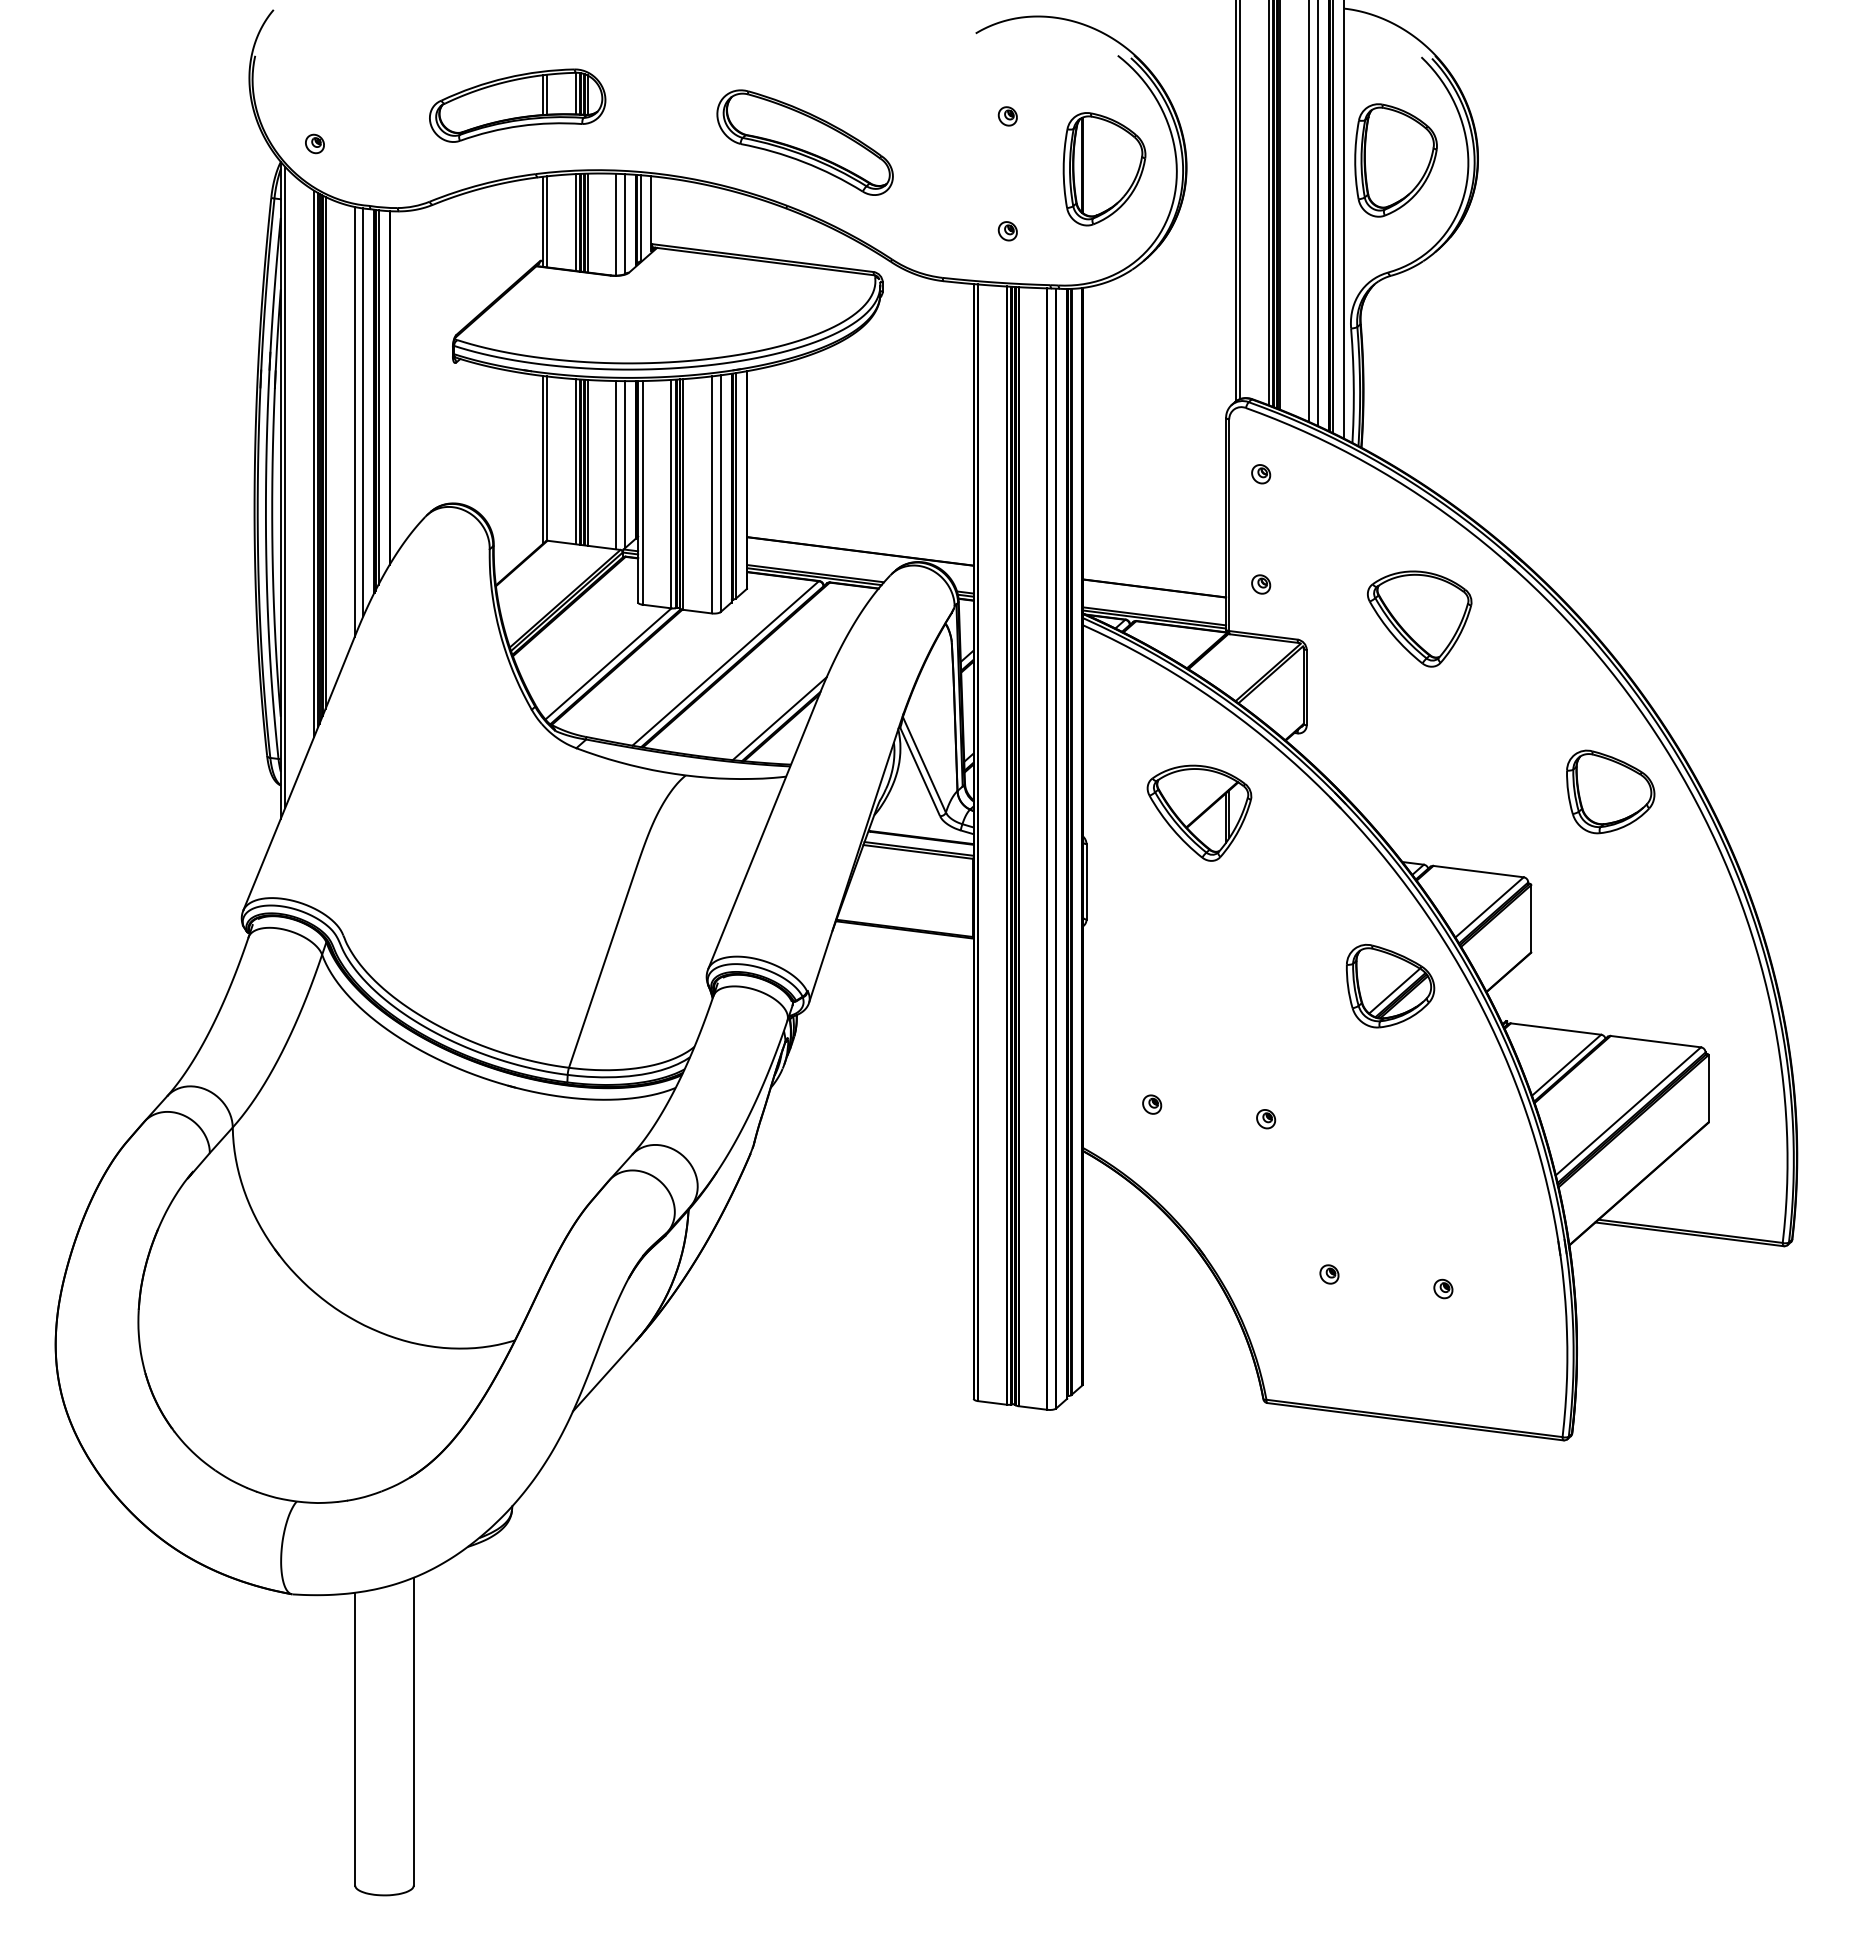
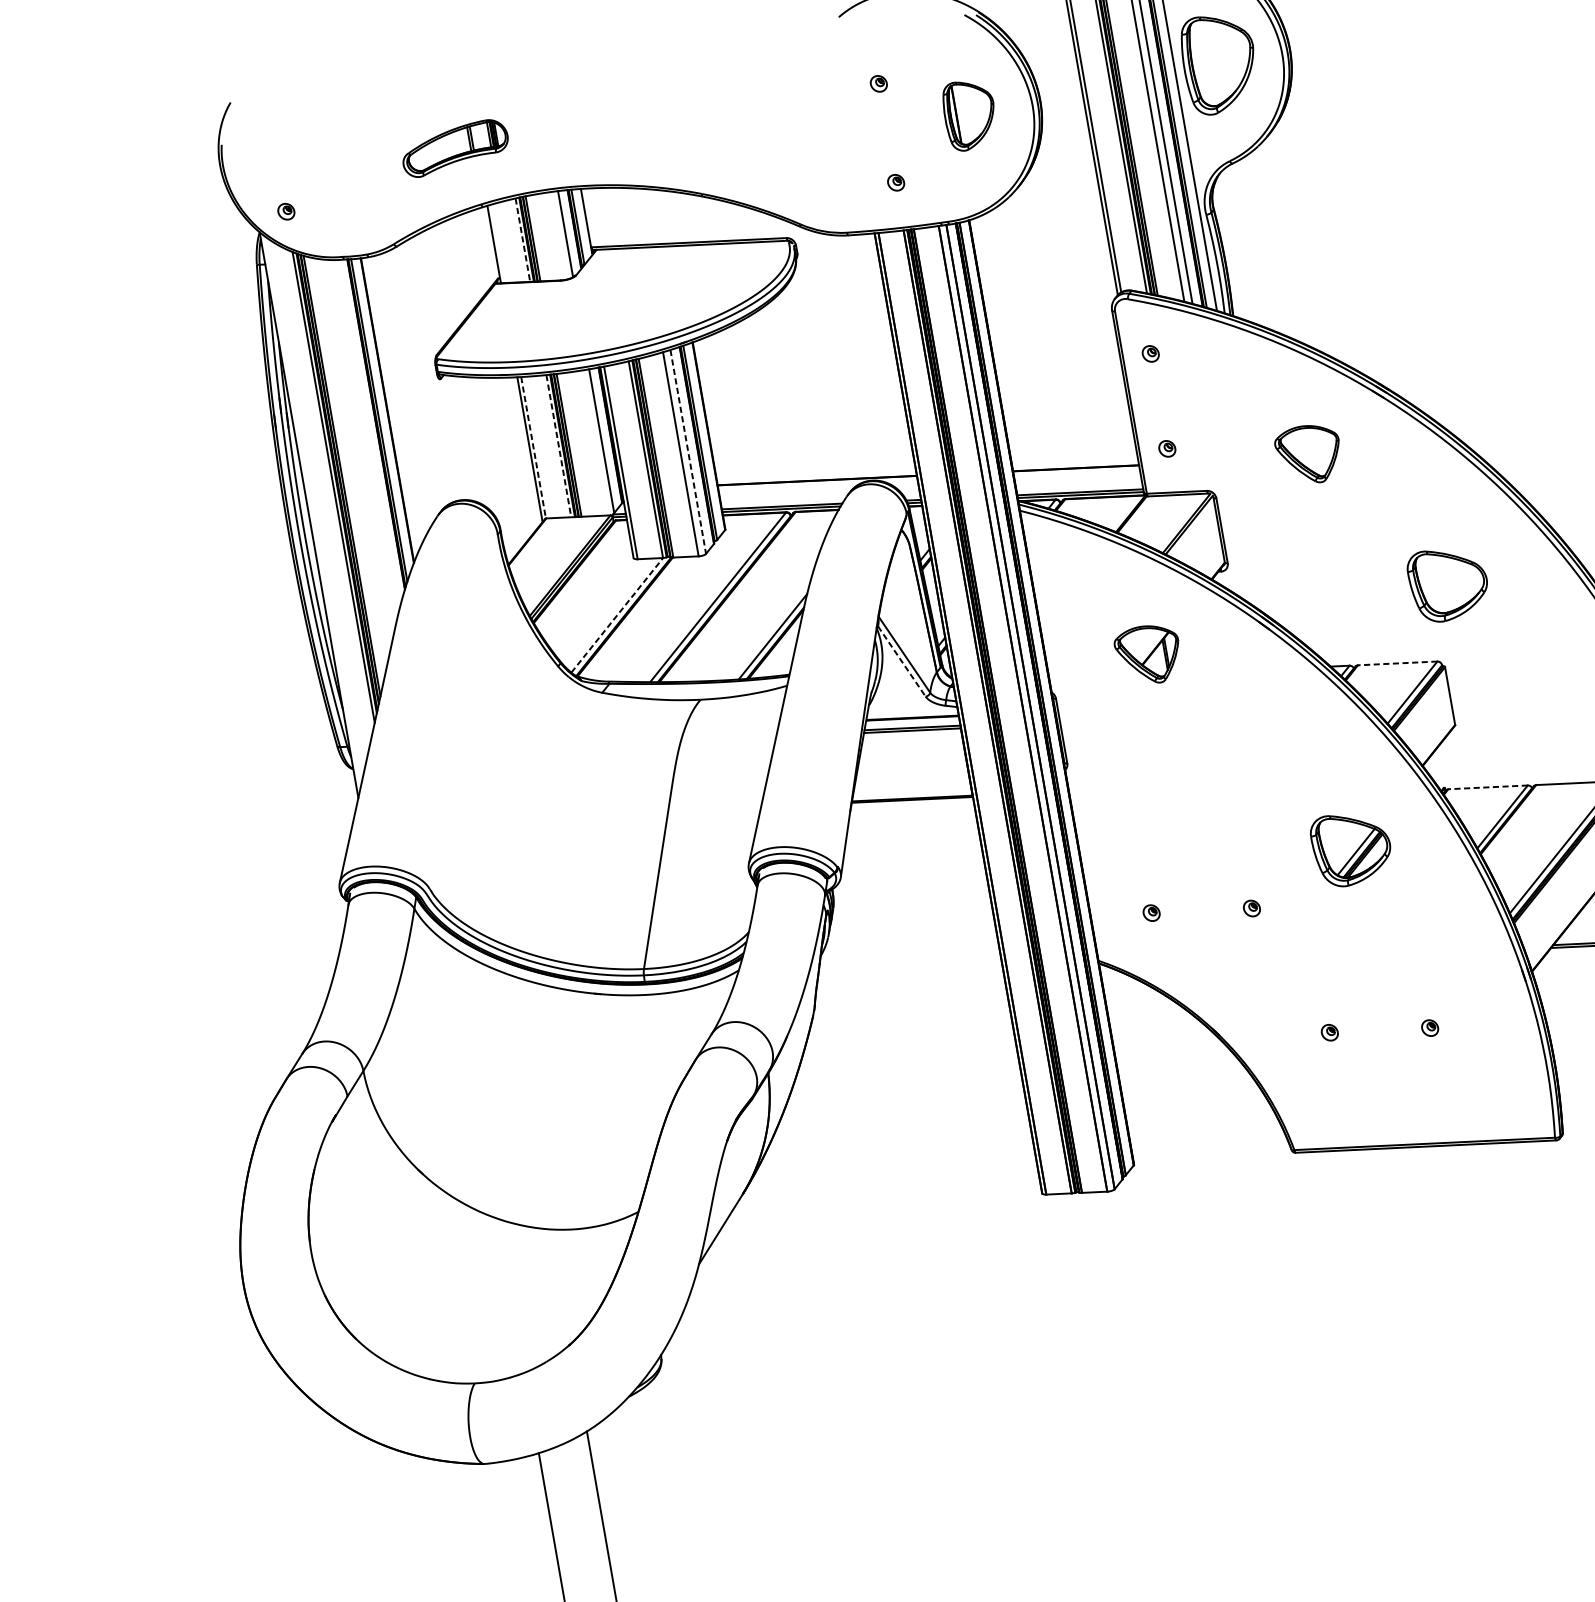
part: (517, 105) -> (455, 148), size x0.7
part: (804, 142) -> (707, 136), removed
part: (1104, 169) -> (970, 115), size x0.7
line: (547, 221) -> (498, 243), removed
line: (575, 223) -> (522, 241), solid -> dashed
line: (616, 224) -> (558, 235), removed
line: (363, 412) -> (368, 435), removed
line: (354, 421) -> (362, 444), removed
line: (547, 459) -> (534, 448), solid -> dashed
line: (575, 461) -> (558, 446), solid -> dashed
line: (616, 465) -> (594, 443), removed
line: (285, 487) -> (312, 511), removed
line: (720, 494) -> (688, 452), solid -> dashed
part: (1419, 618) -> (1308, 454), size x0.7
line: (608, 663) -> (617, 614), solid -> dashed
line: (920, 772) -> (902, 661), solid -> dashed
part: (1610, 791) -> (1448, 583), moved
part: (1199, 812) -> (1148, 654), size x0.7
line: (1478, 871) -> (1397, 663), solid -> dashed
part: (1390, 985) -> (1351, 847), moved
line: (1555, 1029) -> (1487, 787), solid -> dashed

